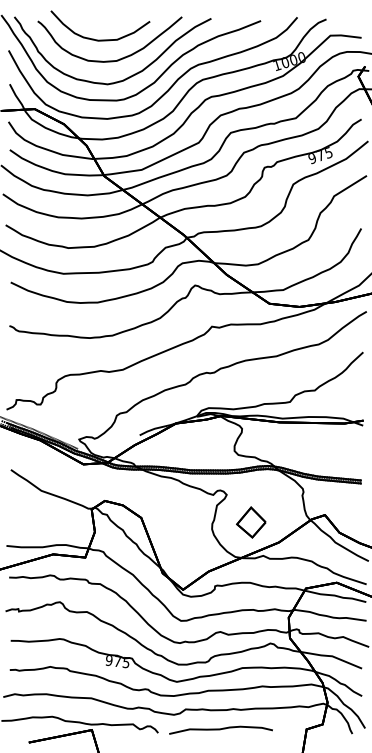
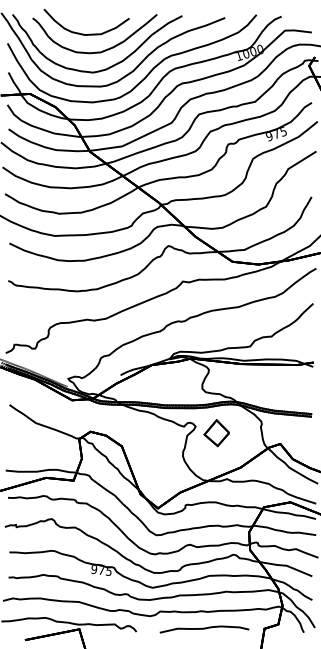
part: (251, 522) -> (216, 433), moved
curve: (220, 729) -> (204, 628), moved

